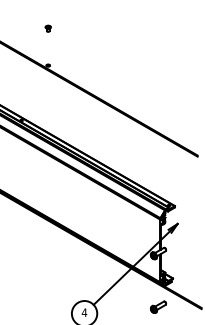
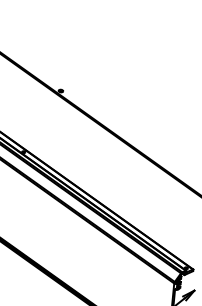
part: (47, 28) -> (64, 47), removed

